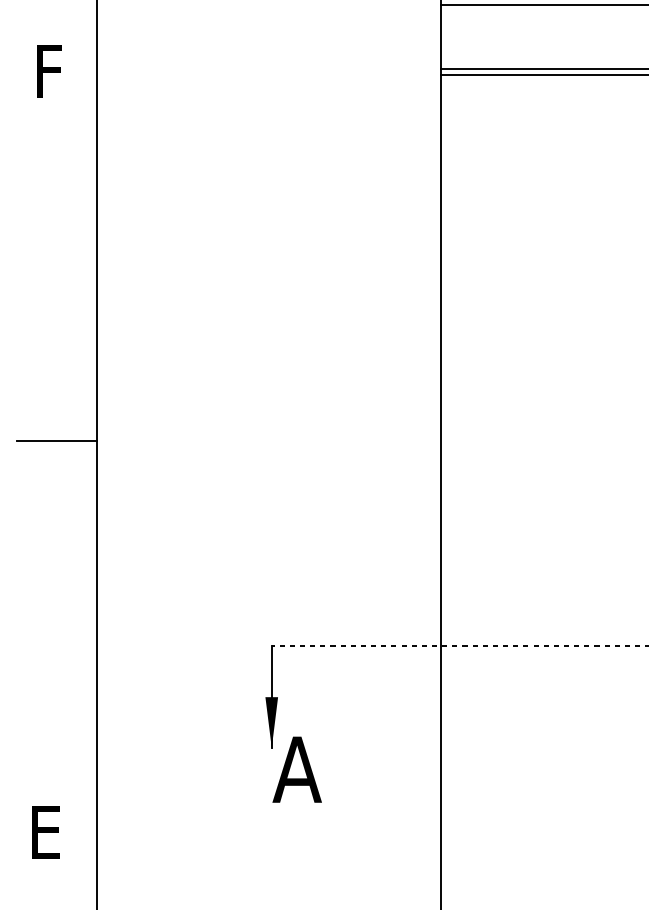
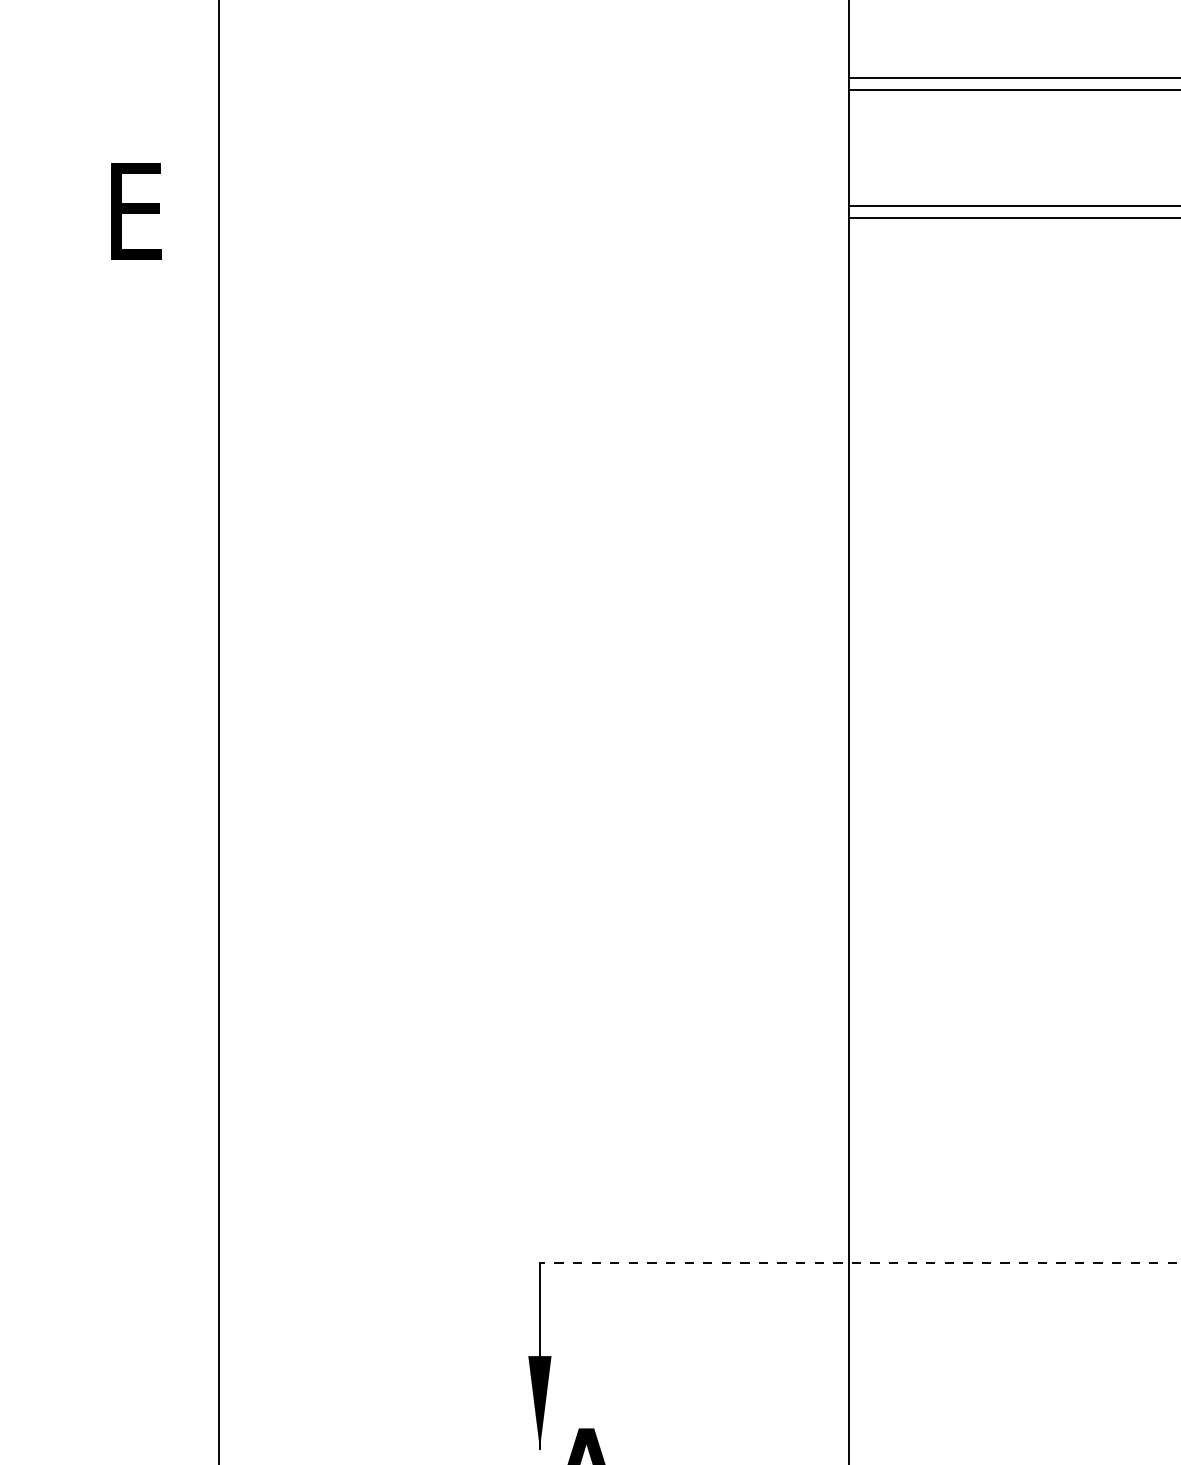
text: (53, 71) -> (140, 210), F -> E
line: (56, 441) -> (145, 888), removed

